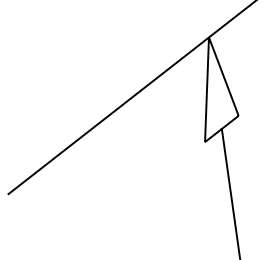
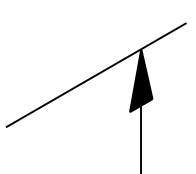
fill: (216, 88) -> (141, 80), added

